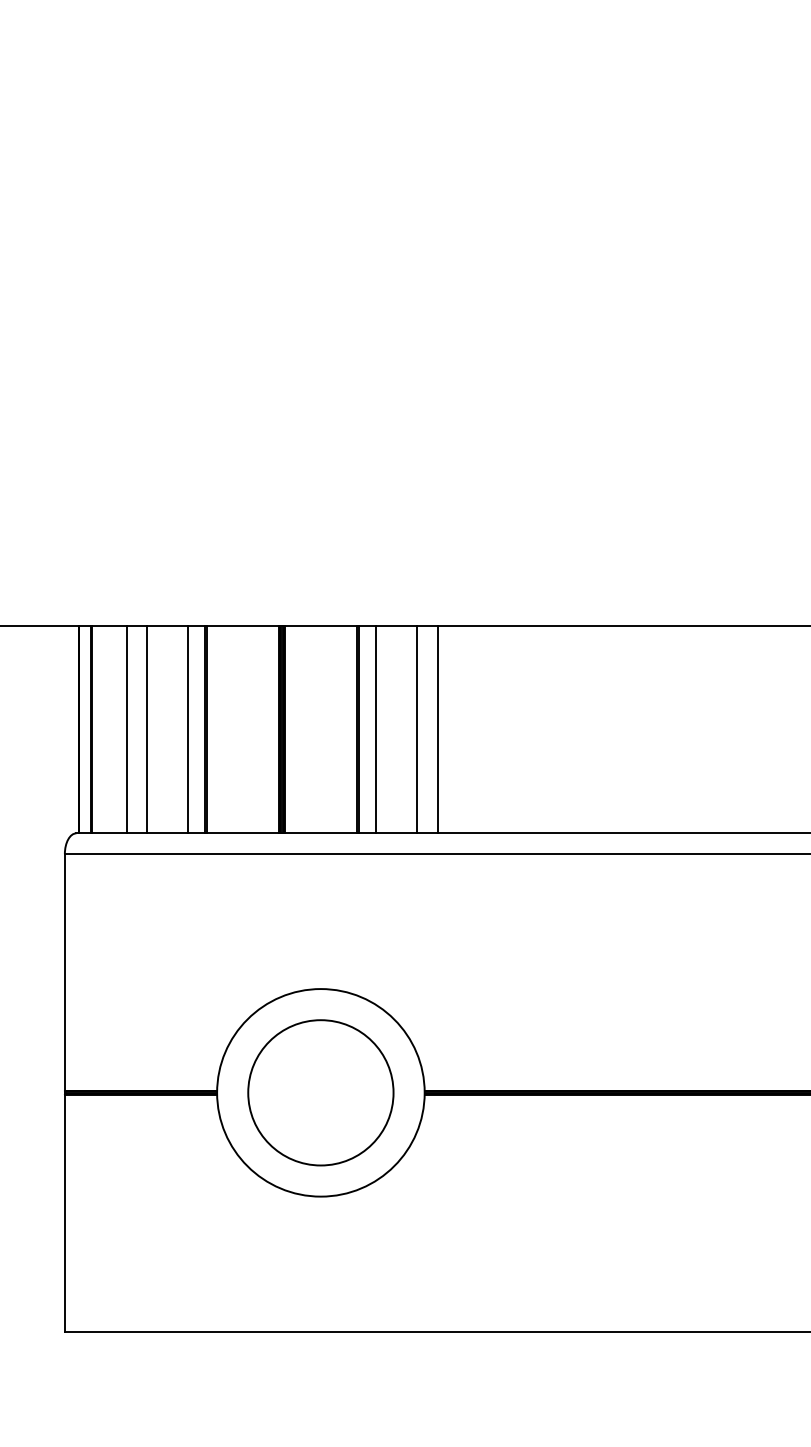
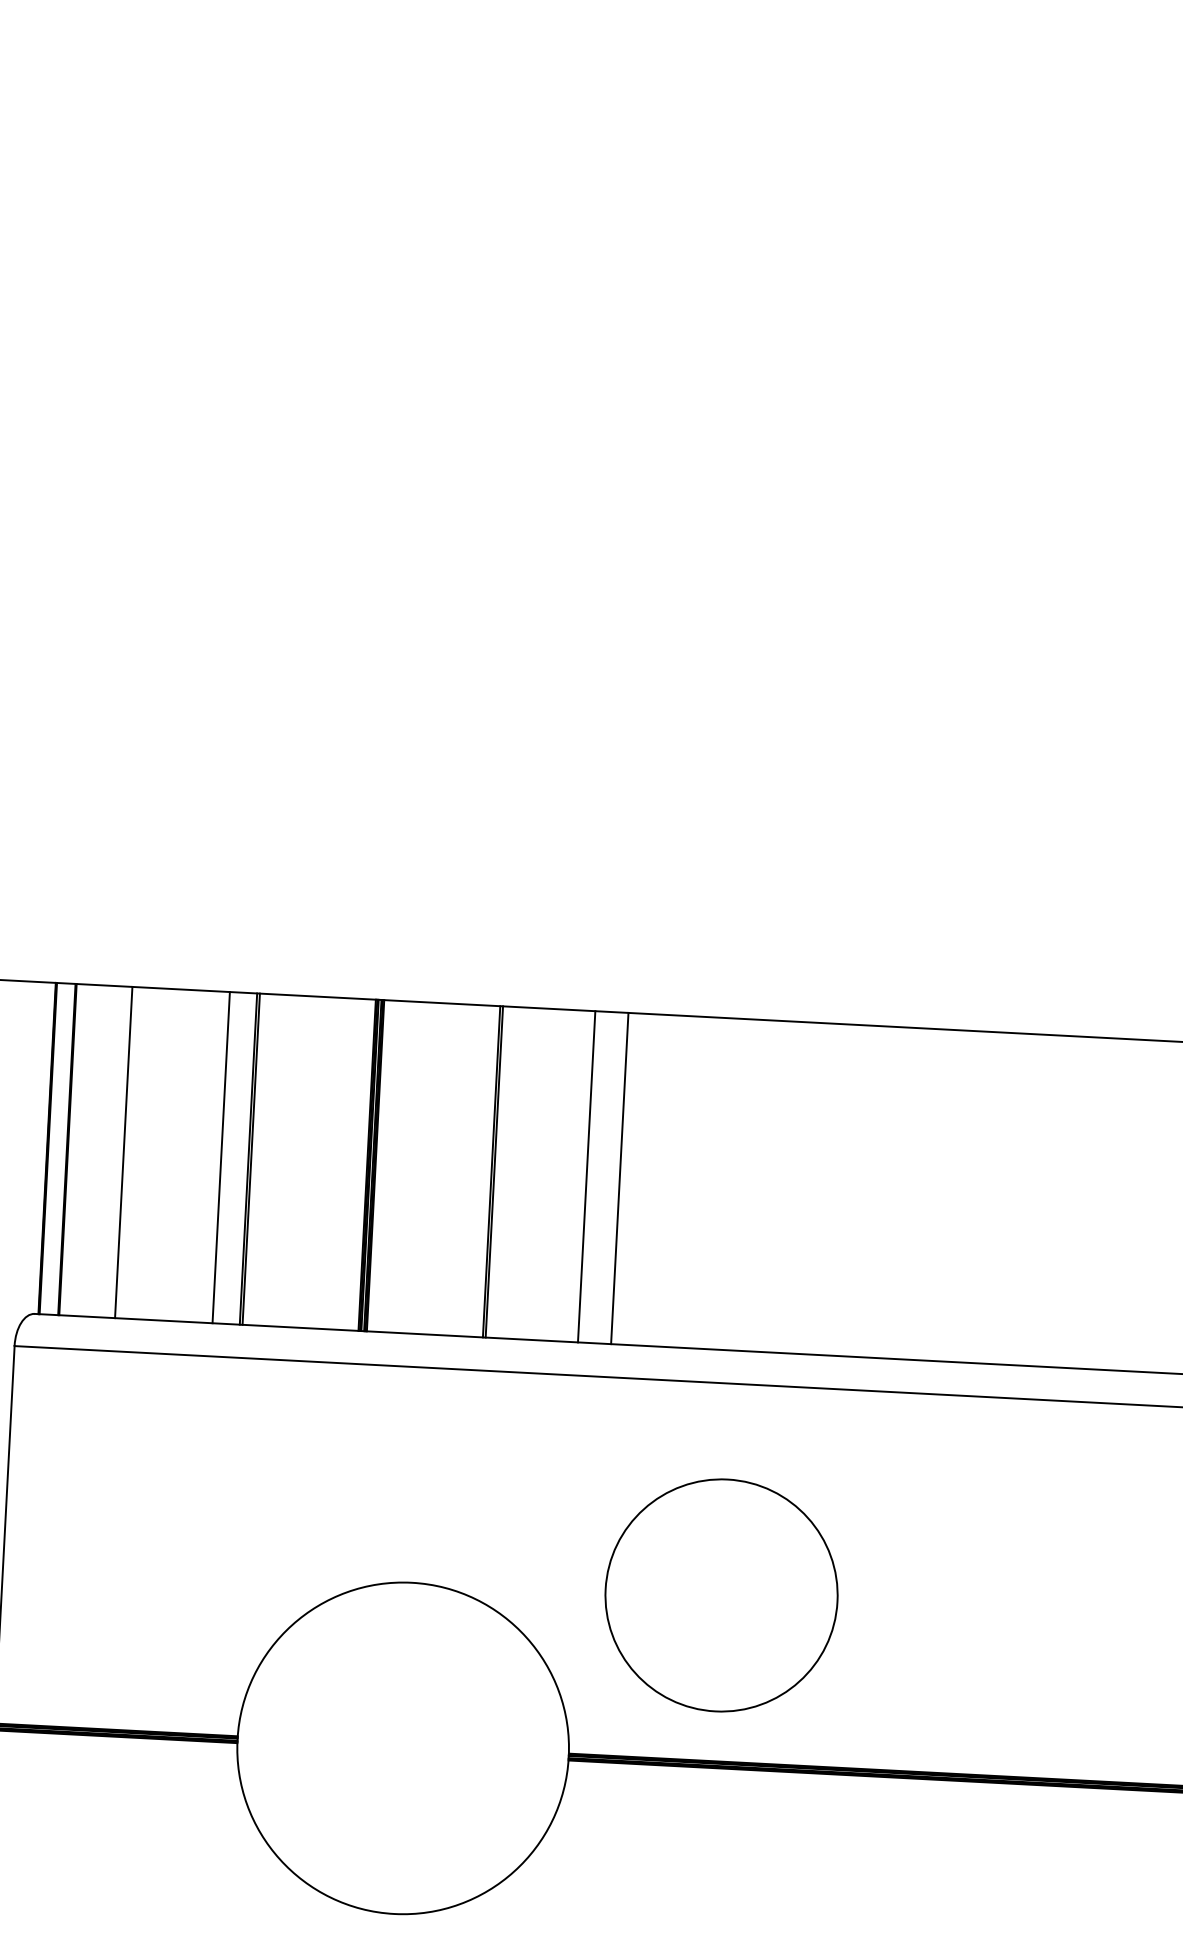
line: (147, 729) -> (156, 1154), removed
line: (376, 729) -> (522, 1173), removed
circle: (320, 1092) -> (720, 1594), moved

